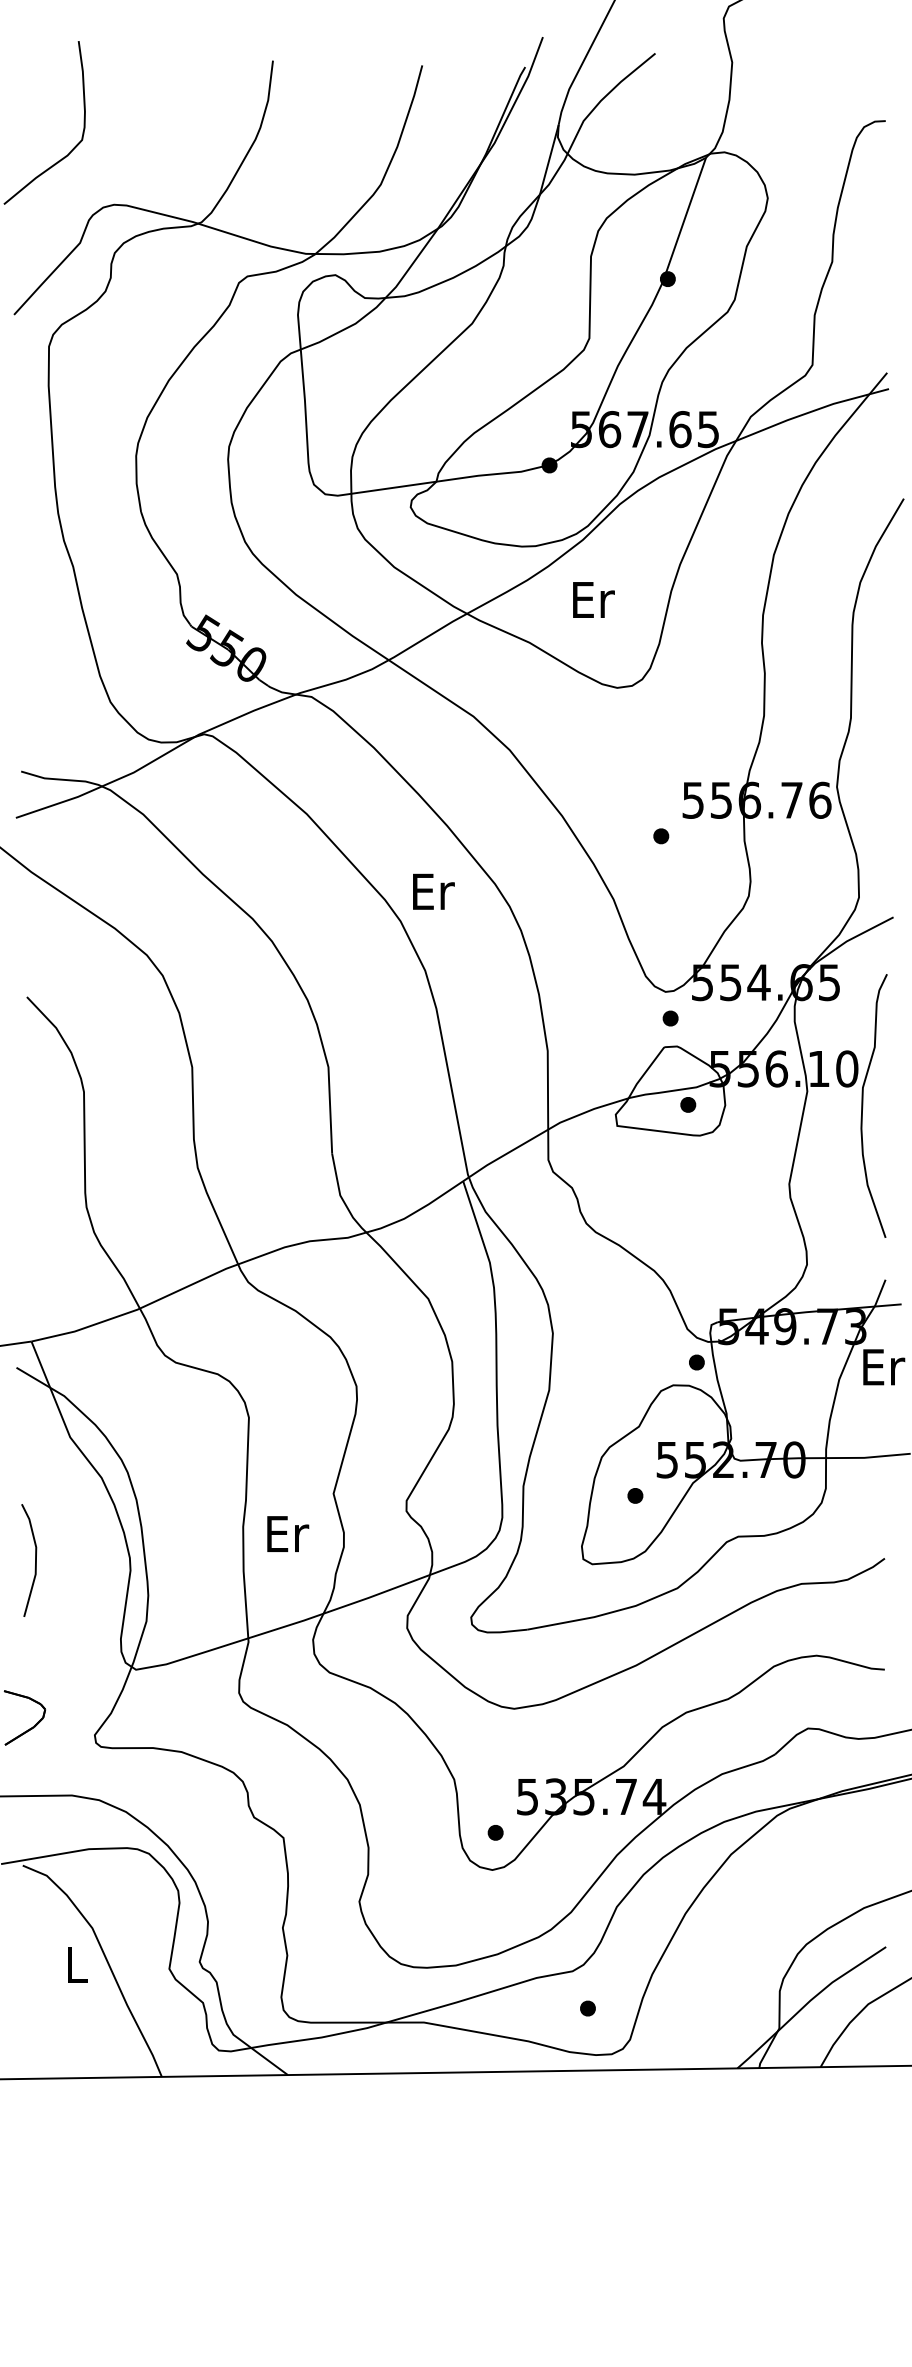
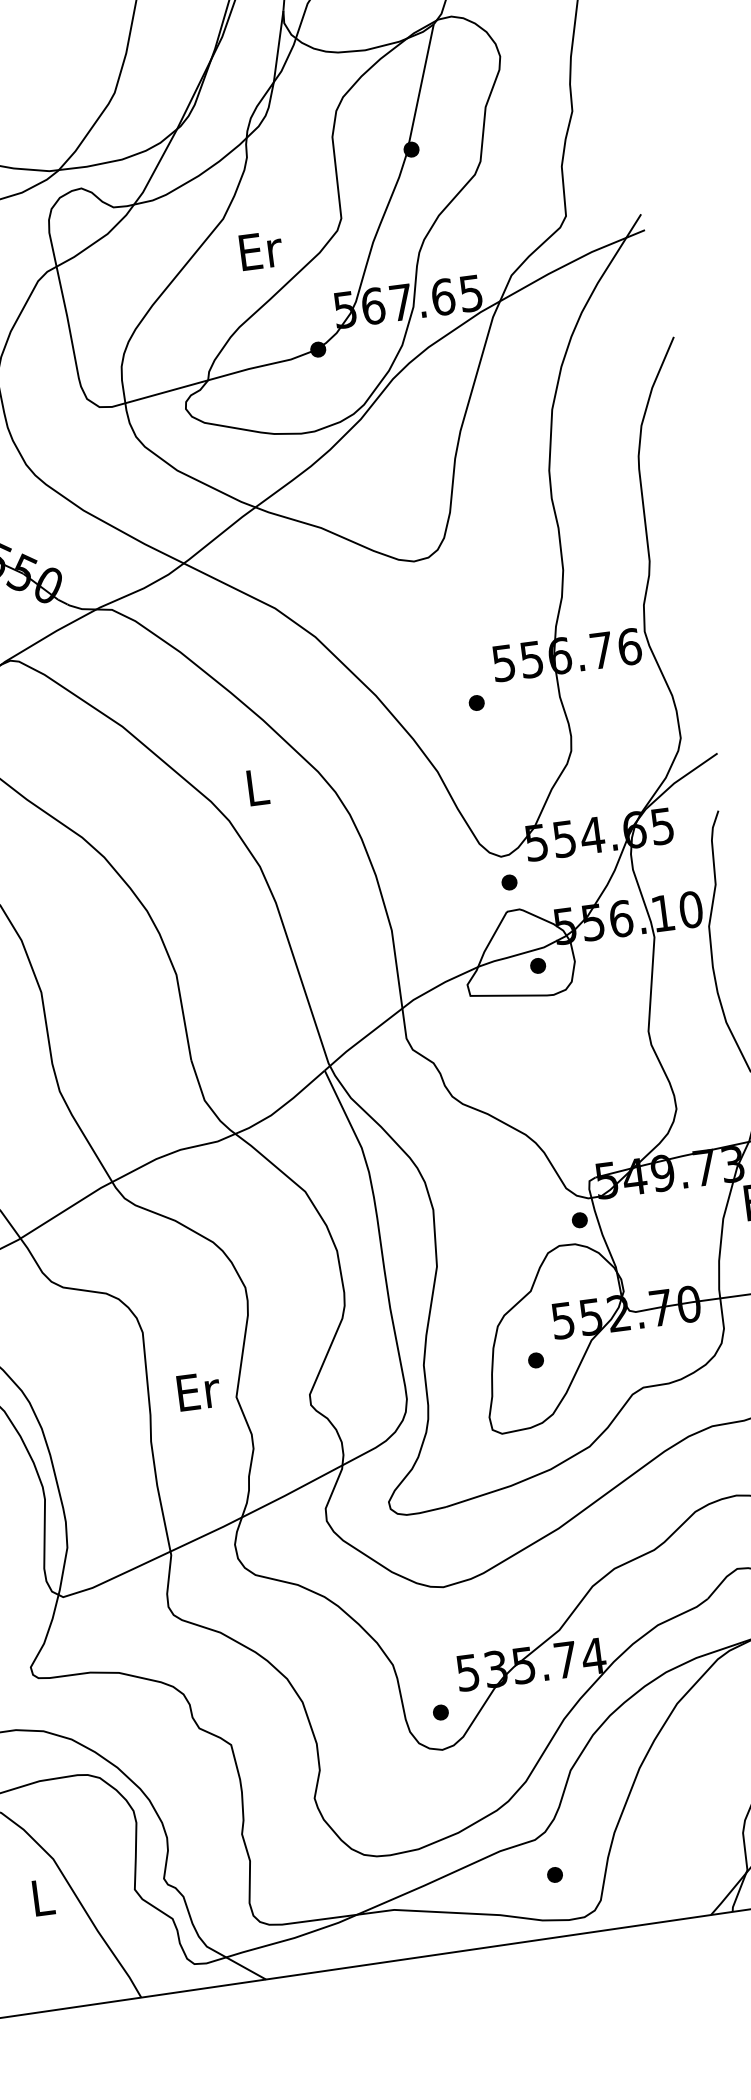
text: (593, 599) -> (260, 250), moved
text: (433, 891) -> (257, 787), Er -> L
text: (288, 1533) -> (199, 1390), moved

